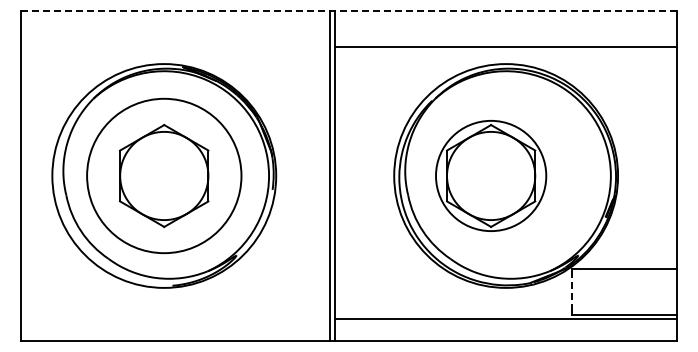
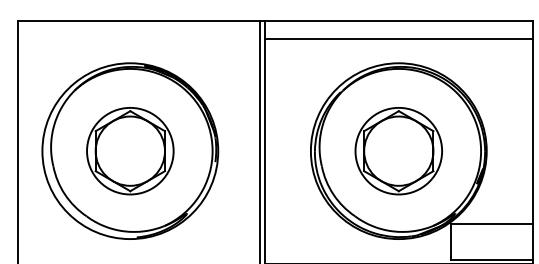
line: (349, 10) -> (275, 21), dashed -> solid
line: (506, 46) -> (399, 38), moved
circle: (164, 175) -> (130, 150), size x0.71
part: (491, 175) -> (399, 150), moved
line: (572, 291) -> (450, 241), dashed -> solid

